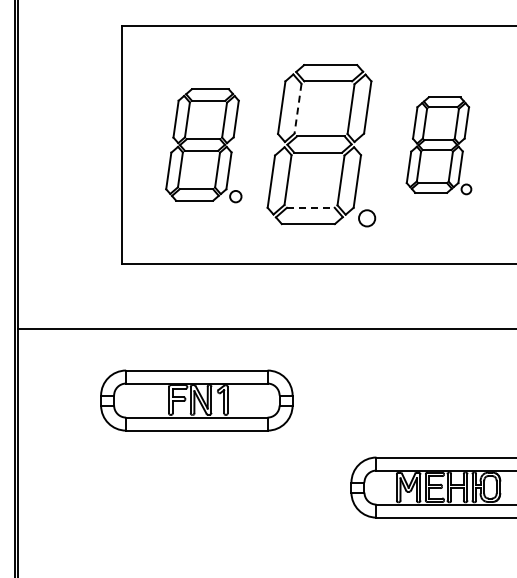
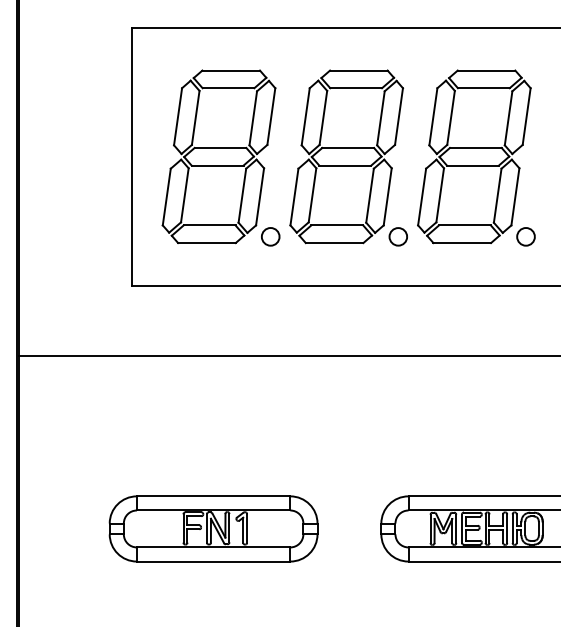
line: (297, 109) -> (322, 118), dashed -> solid
part: (203, 145) -> (220, 157), size x1.43
part: (438, 145) -> (475, 157), size x1.67
line: (310, 207) -> (336, 225), dashed -> solid
part: (196, 400) -> (213, 528), moved

